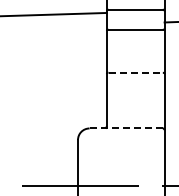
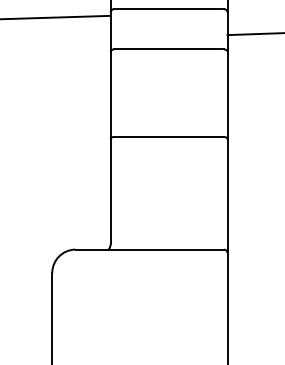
line: (136, 72) -> (170, 136), dashed -> solid
line: (126, 128) -> (150, 249), dashed -> solid

